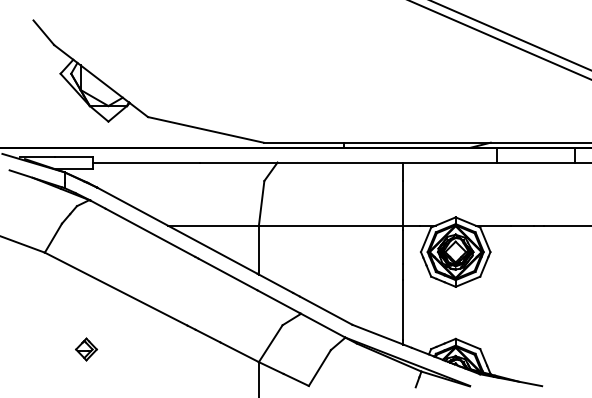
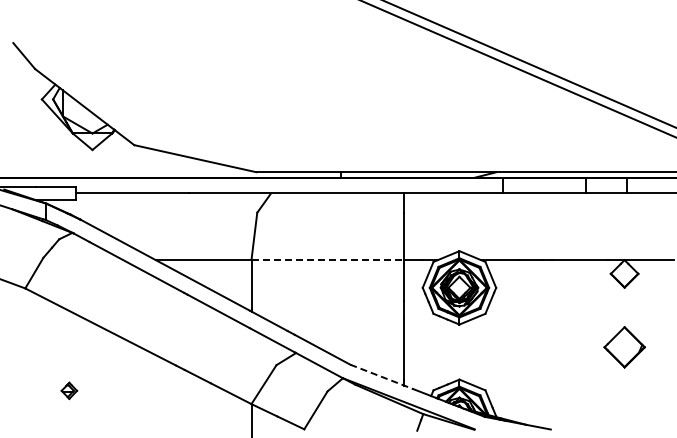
line: (331, 225) -> (328, 259), solid -> dashed
line: (381, 335) -> (381, 376), solid -> dashed
part: (86, 349) -> (69, 390), size x0.7

